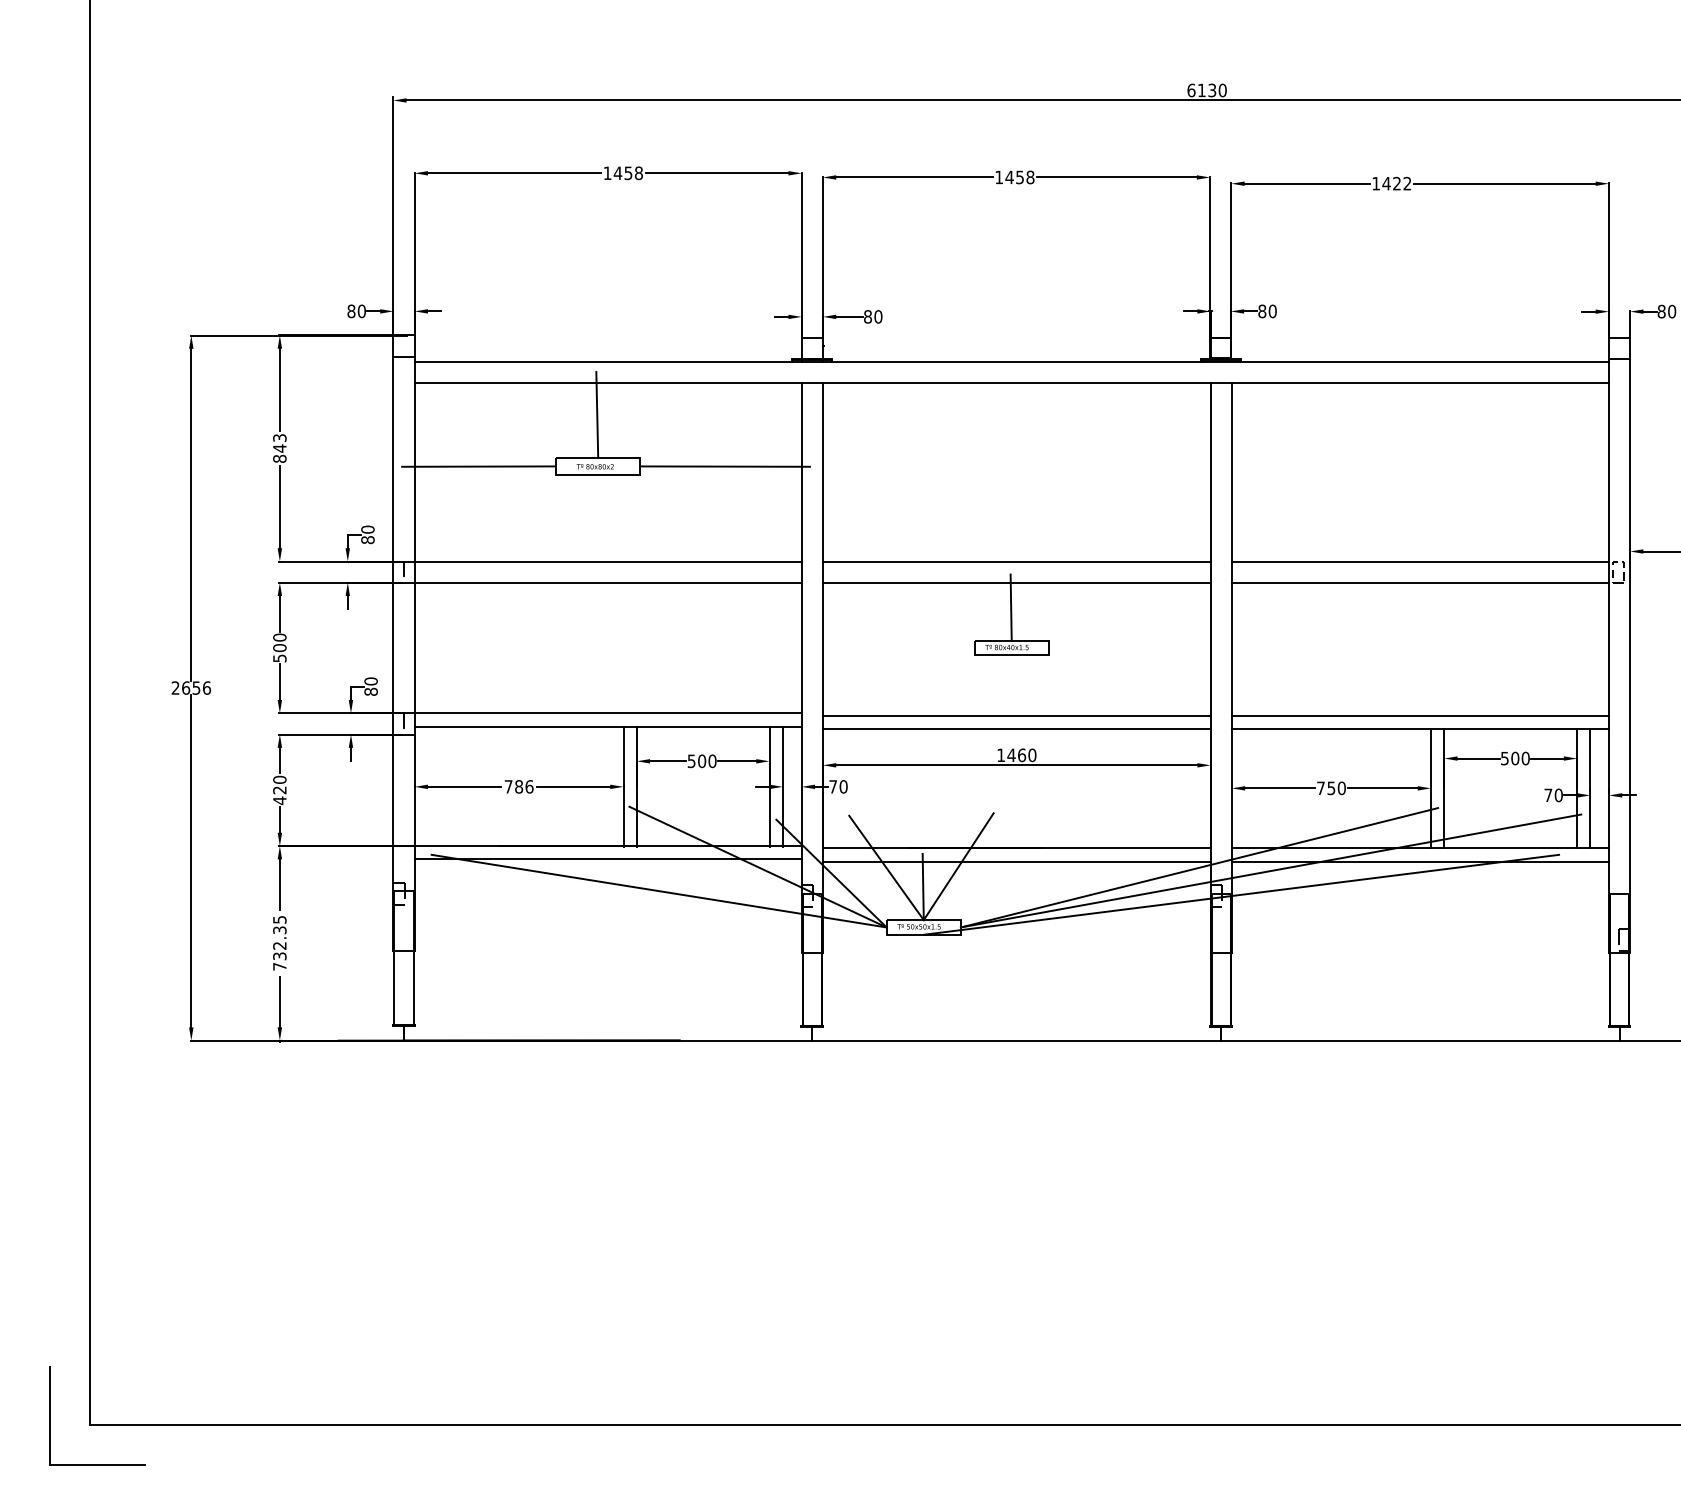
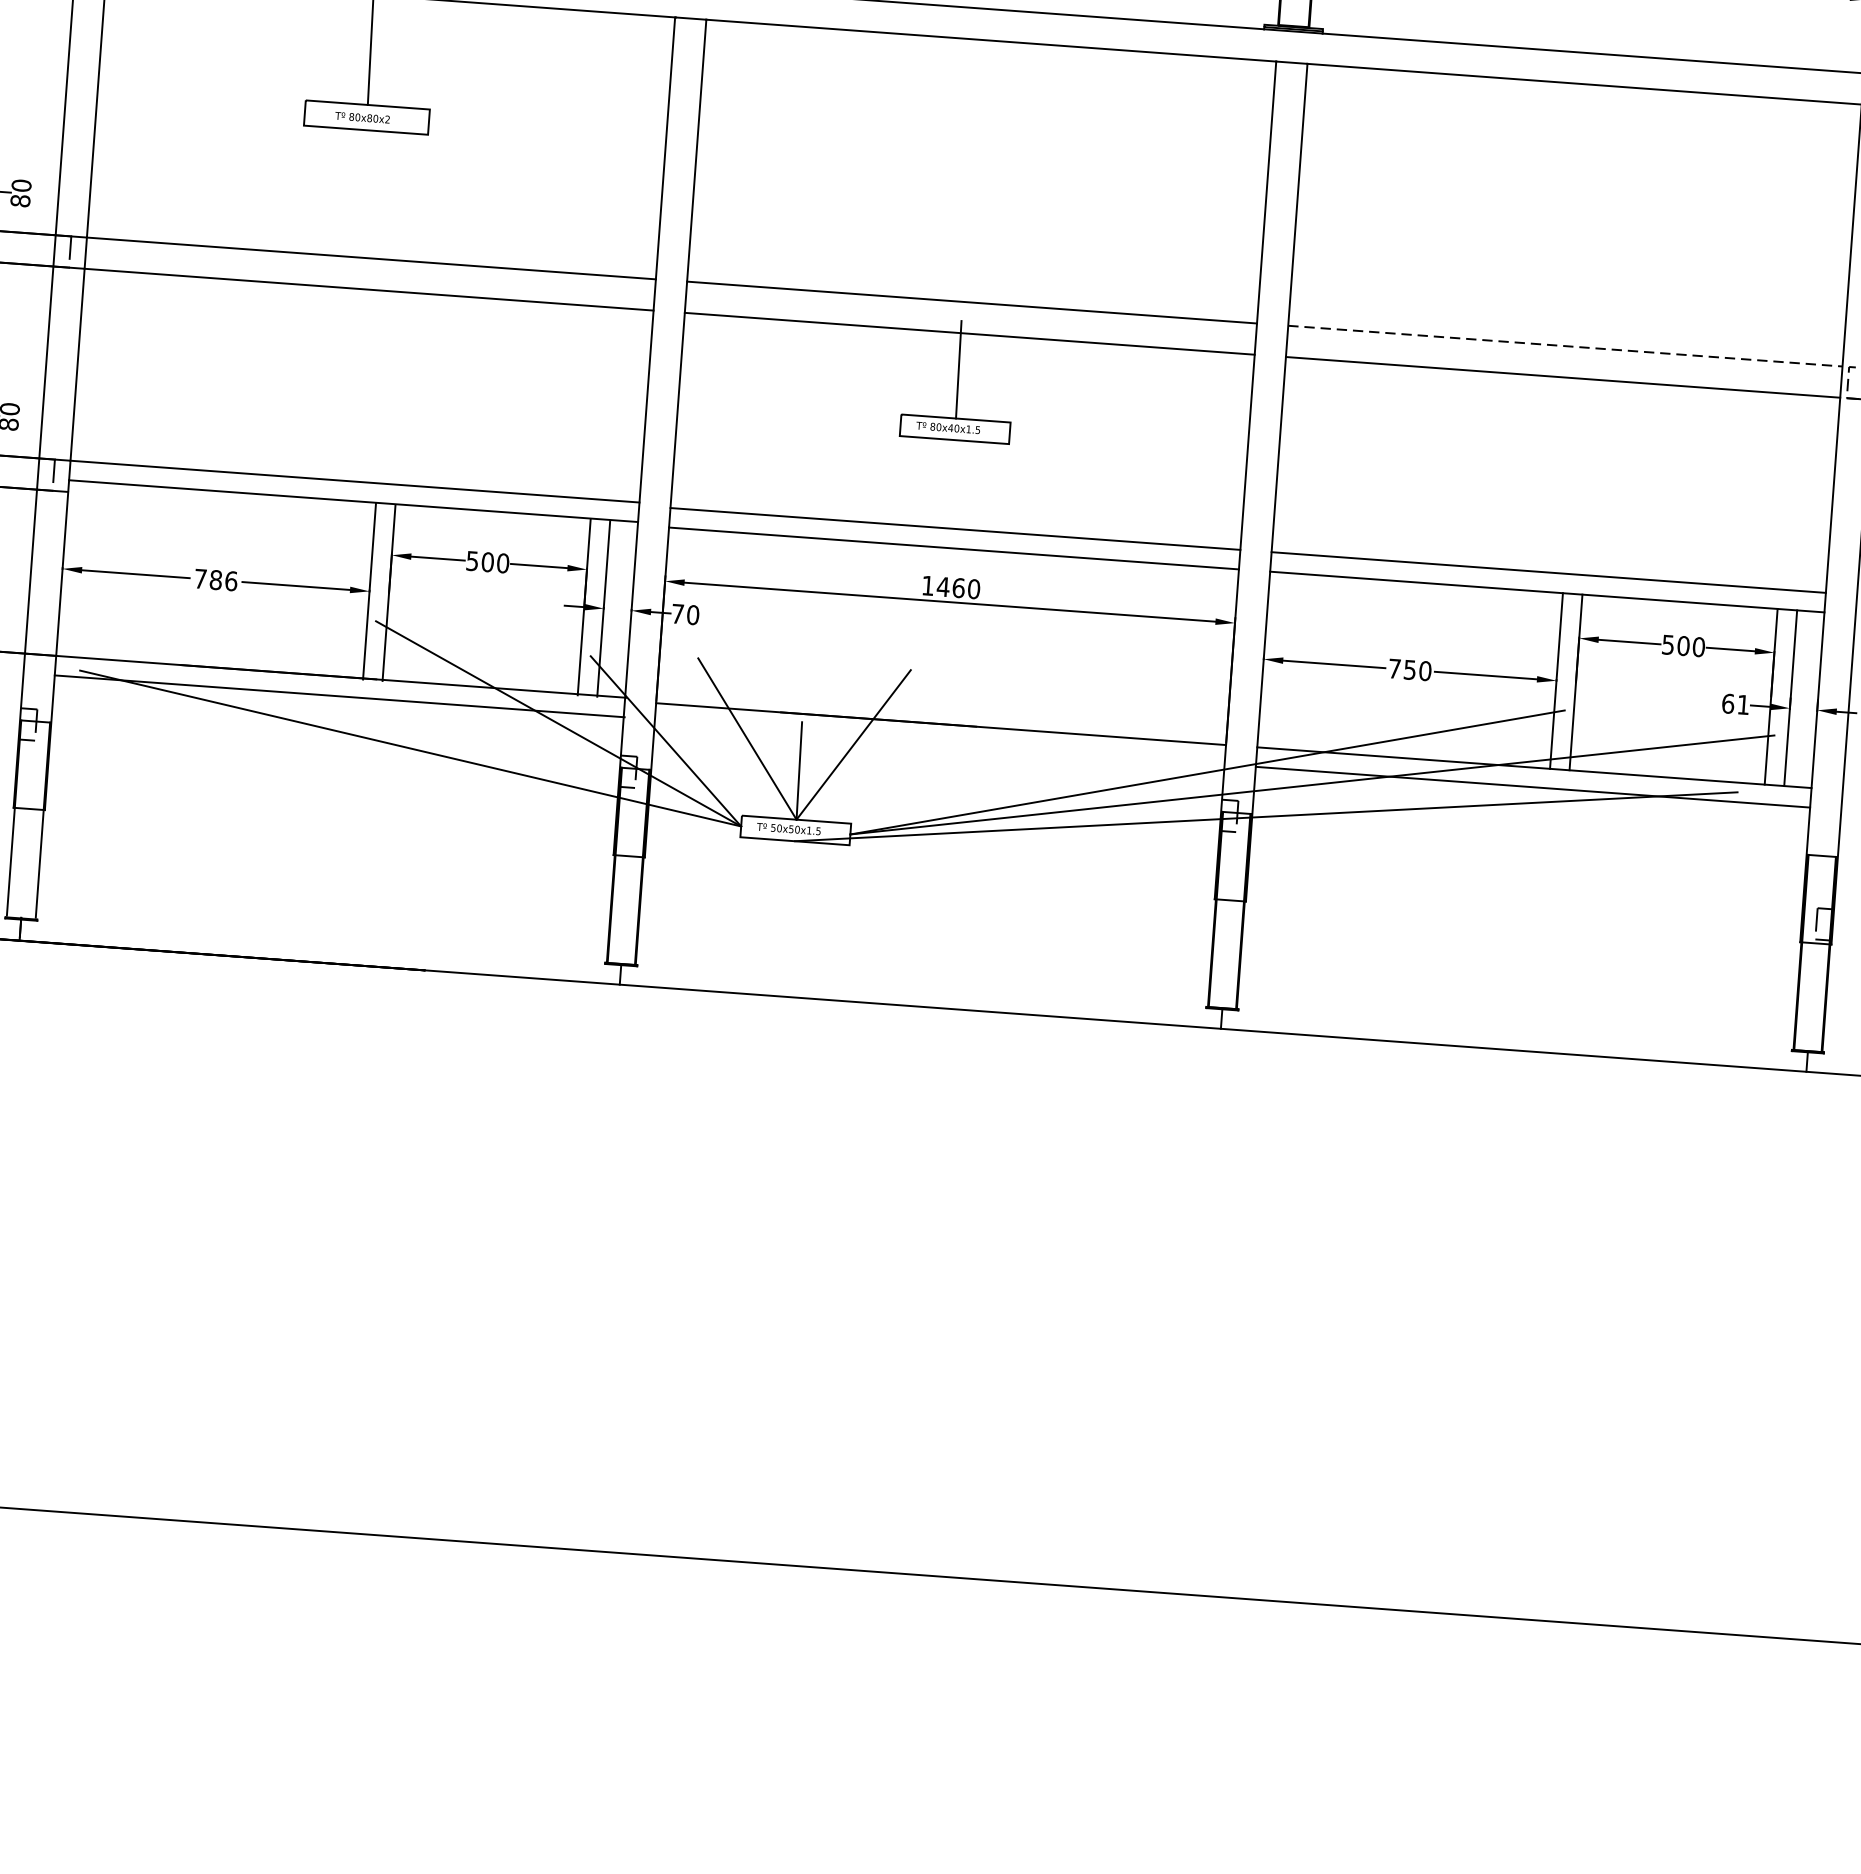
line: (478, 466) -> (190, 104), removed
line: (724, 466) -> (552, 131), removed
line: (1420, 561) -> (1565, 346), solid -> dashed
text: (1553, 795) -> (1735, 704), 70 -> 61
line: (1016, 861) -> (939, 743), removed

